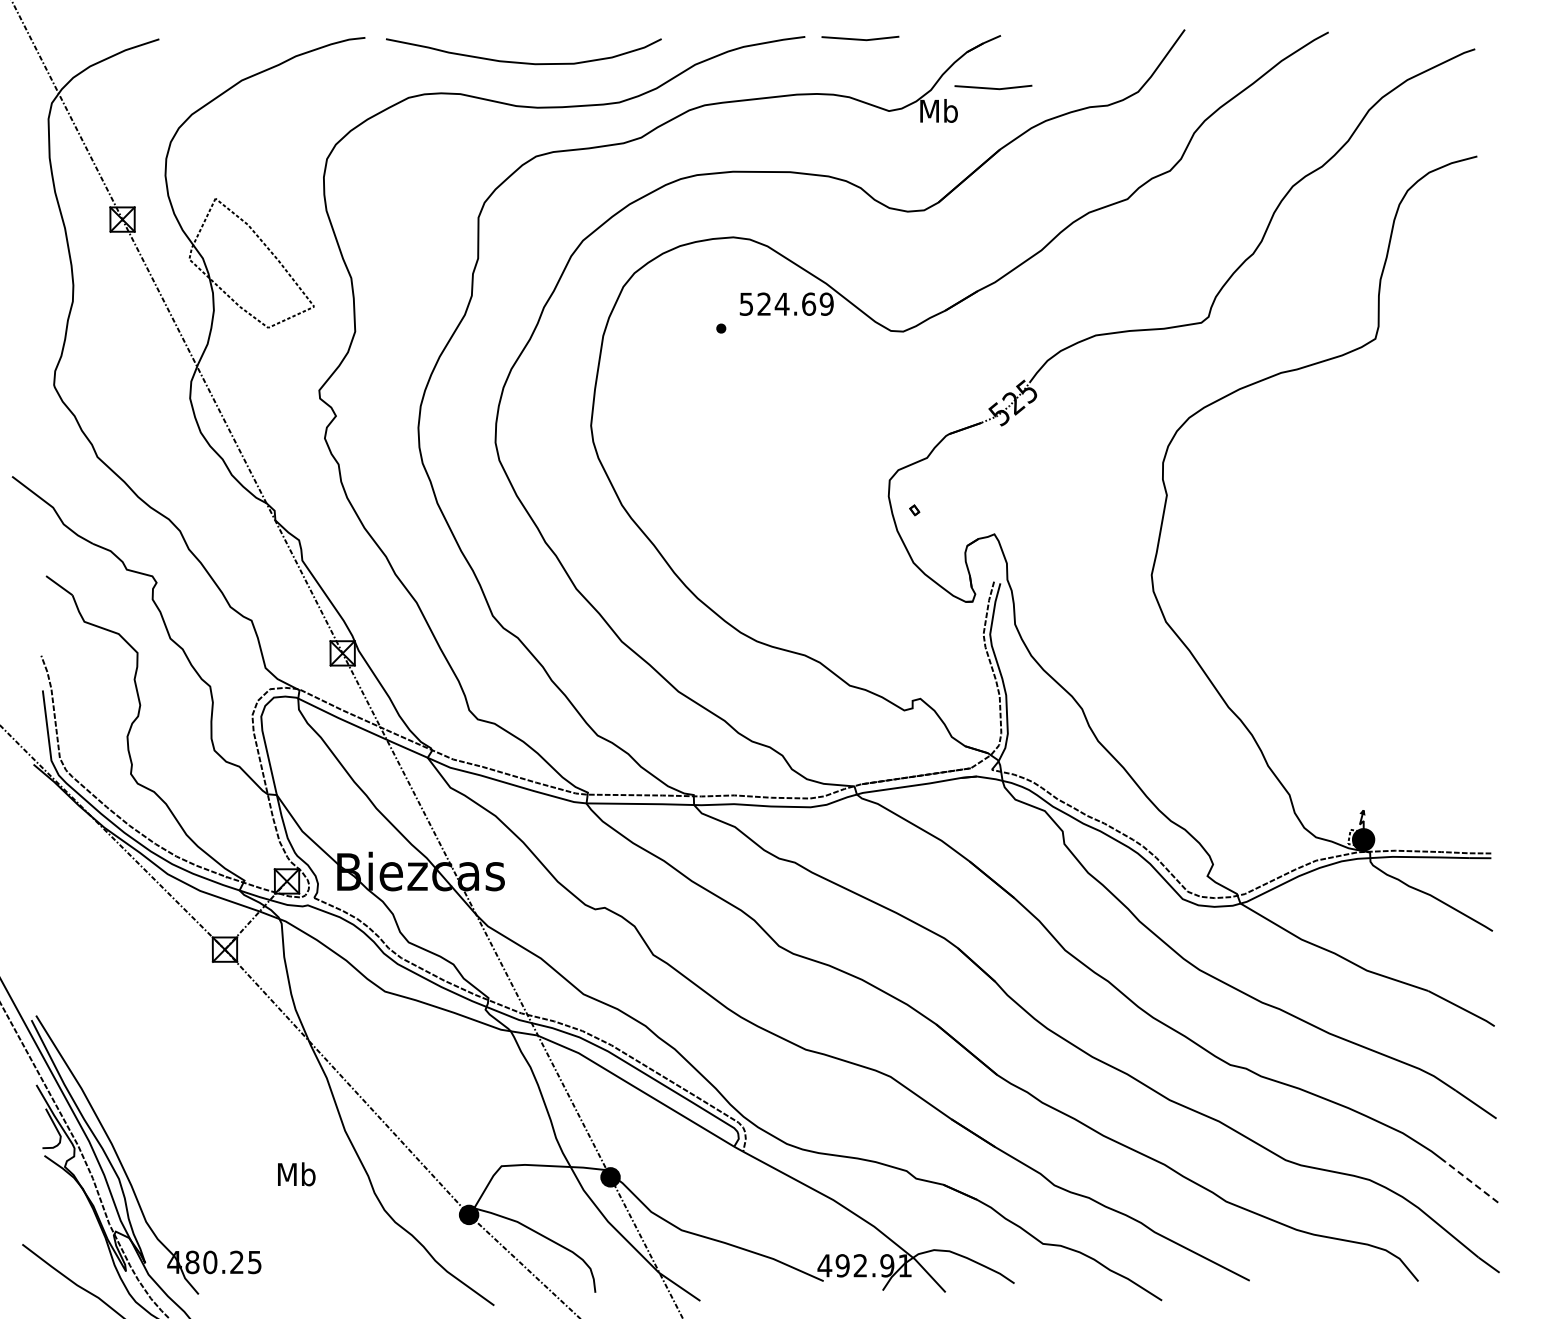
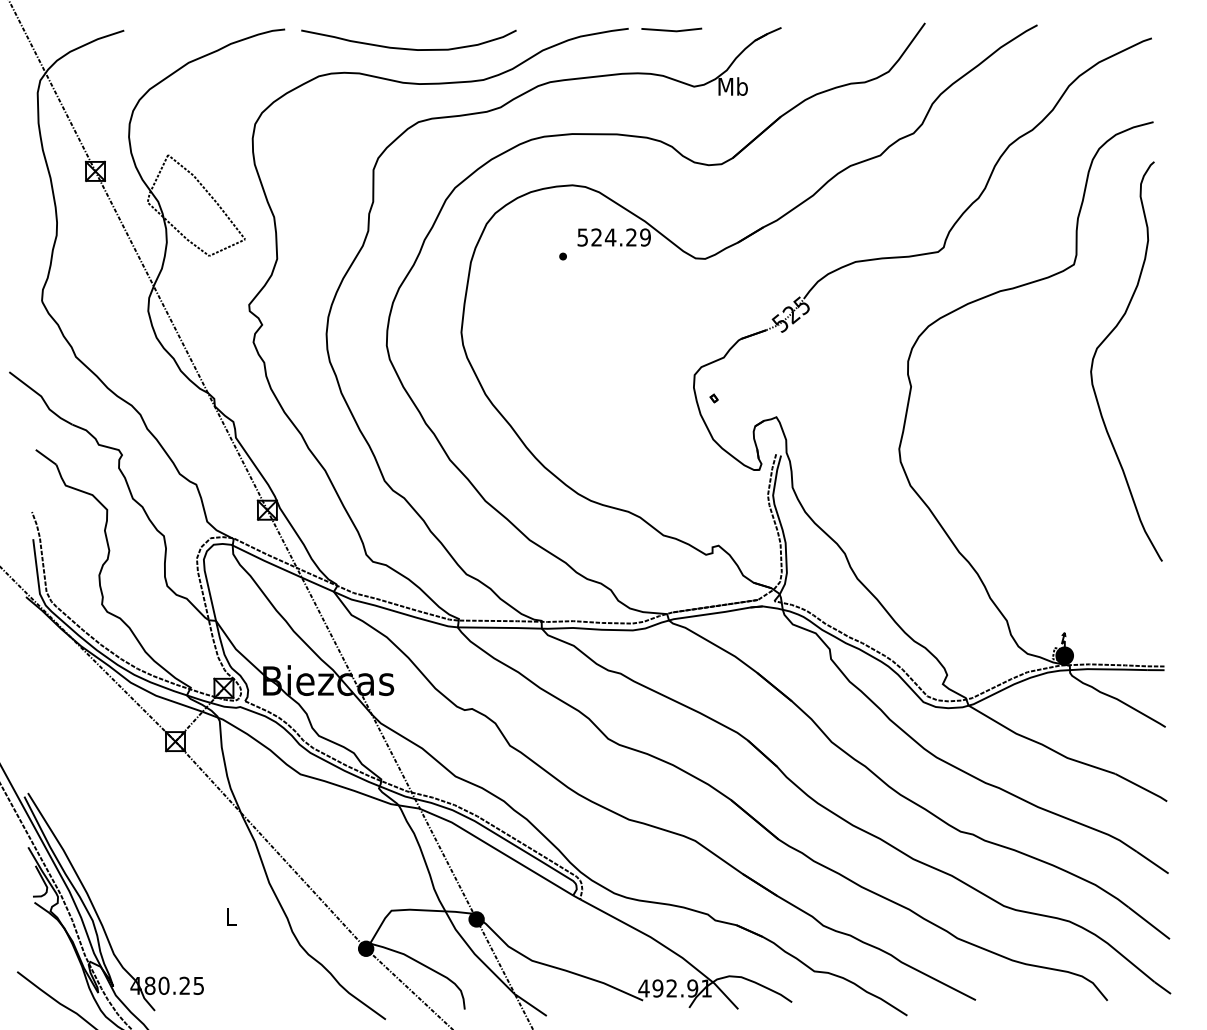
line: (993, 87) -> (775, 68), removed
text: (809, 303) -> (632, 236), 524.69 -> 524.29
curve: (1412, 439) -> (1102, 343), added
text: (296, 1174) -> (231, 917), Mb -> L
line: (1471, 1182) -> (1149, 923), dashed -> solid

